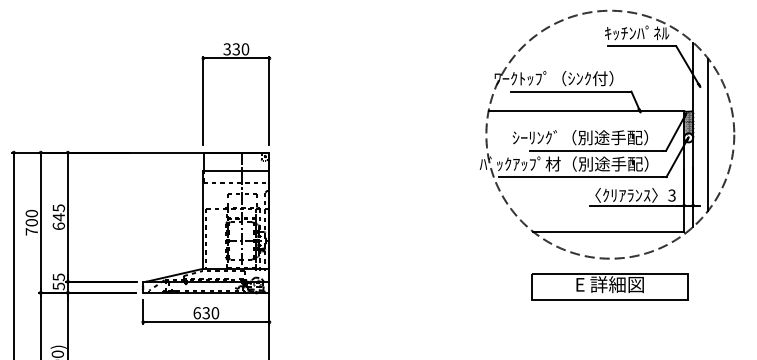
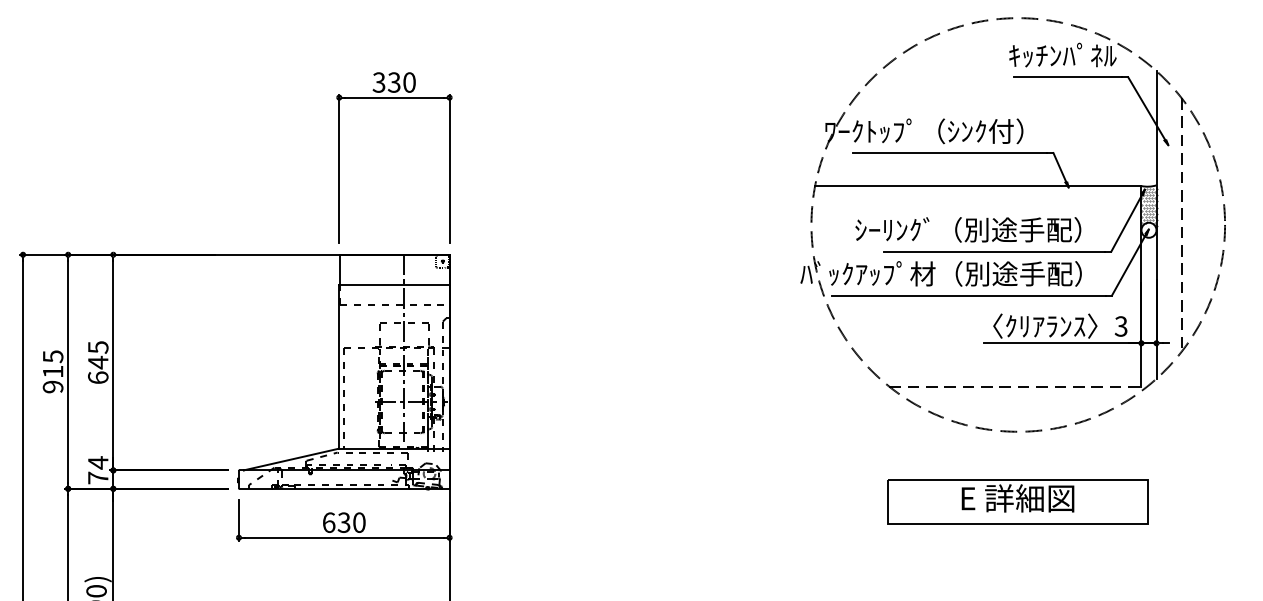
line: (708, 135) -> (1182, 226), solid -> dashed
text: (31, 222) -> (52, 371), 700 -> 915
line: (608, 231) -> (1015, 386), solid -> dashed
text: (58, 281) -> (97, 469), 55 -> 74
part: (609, 286) -> (1016, 501), moved

